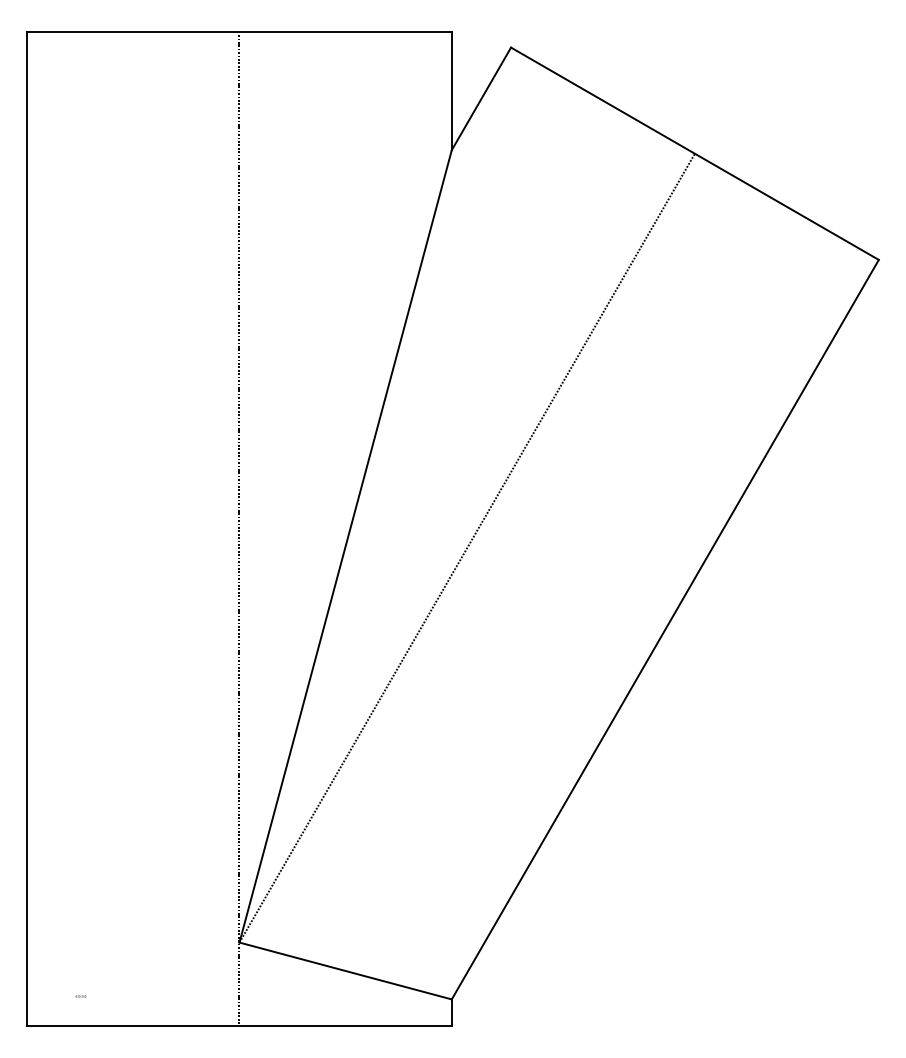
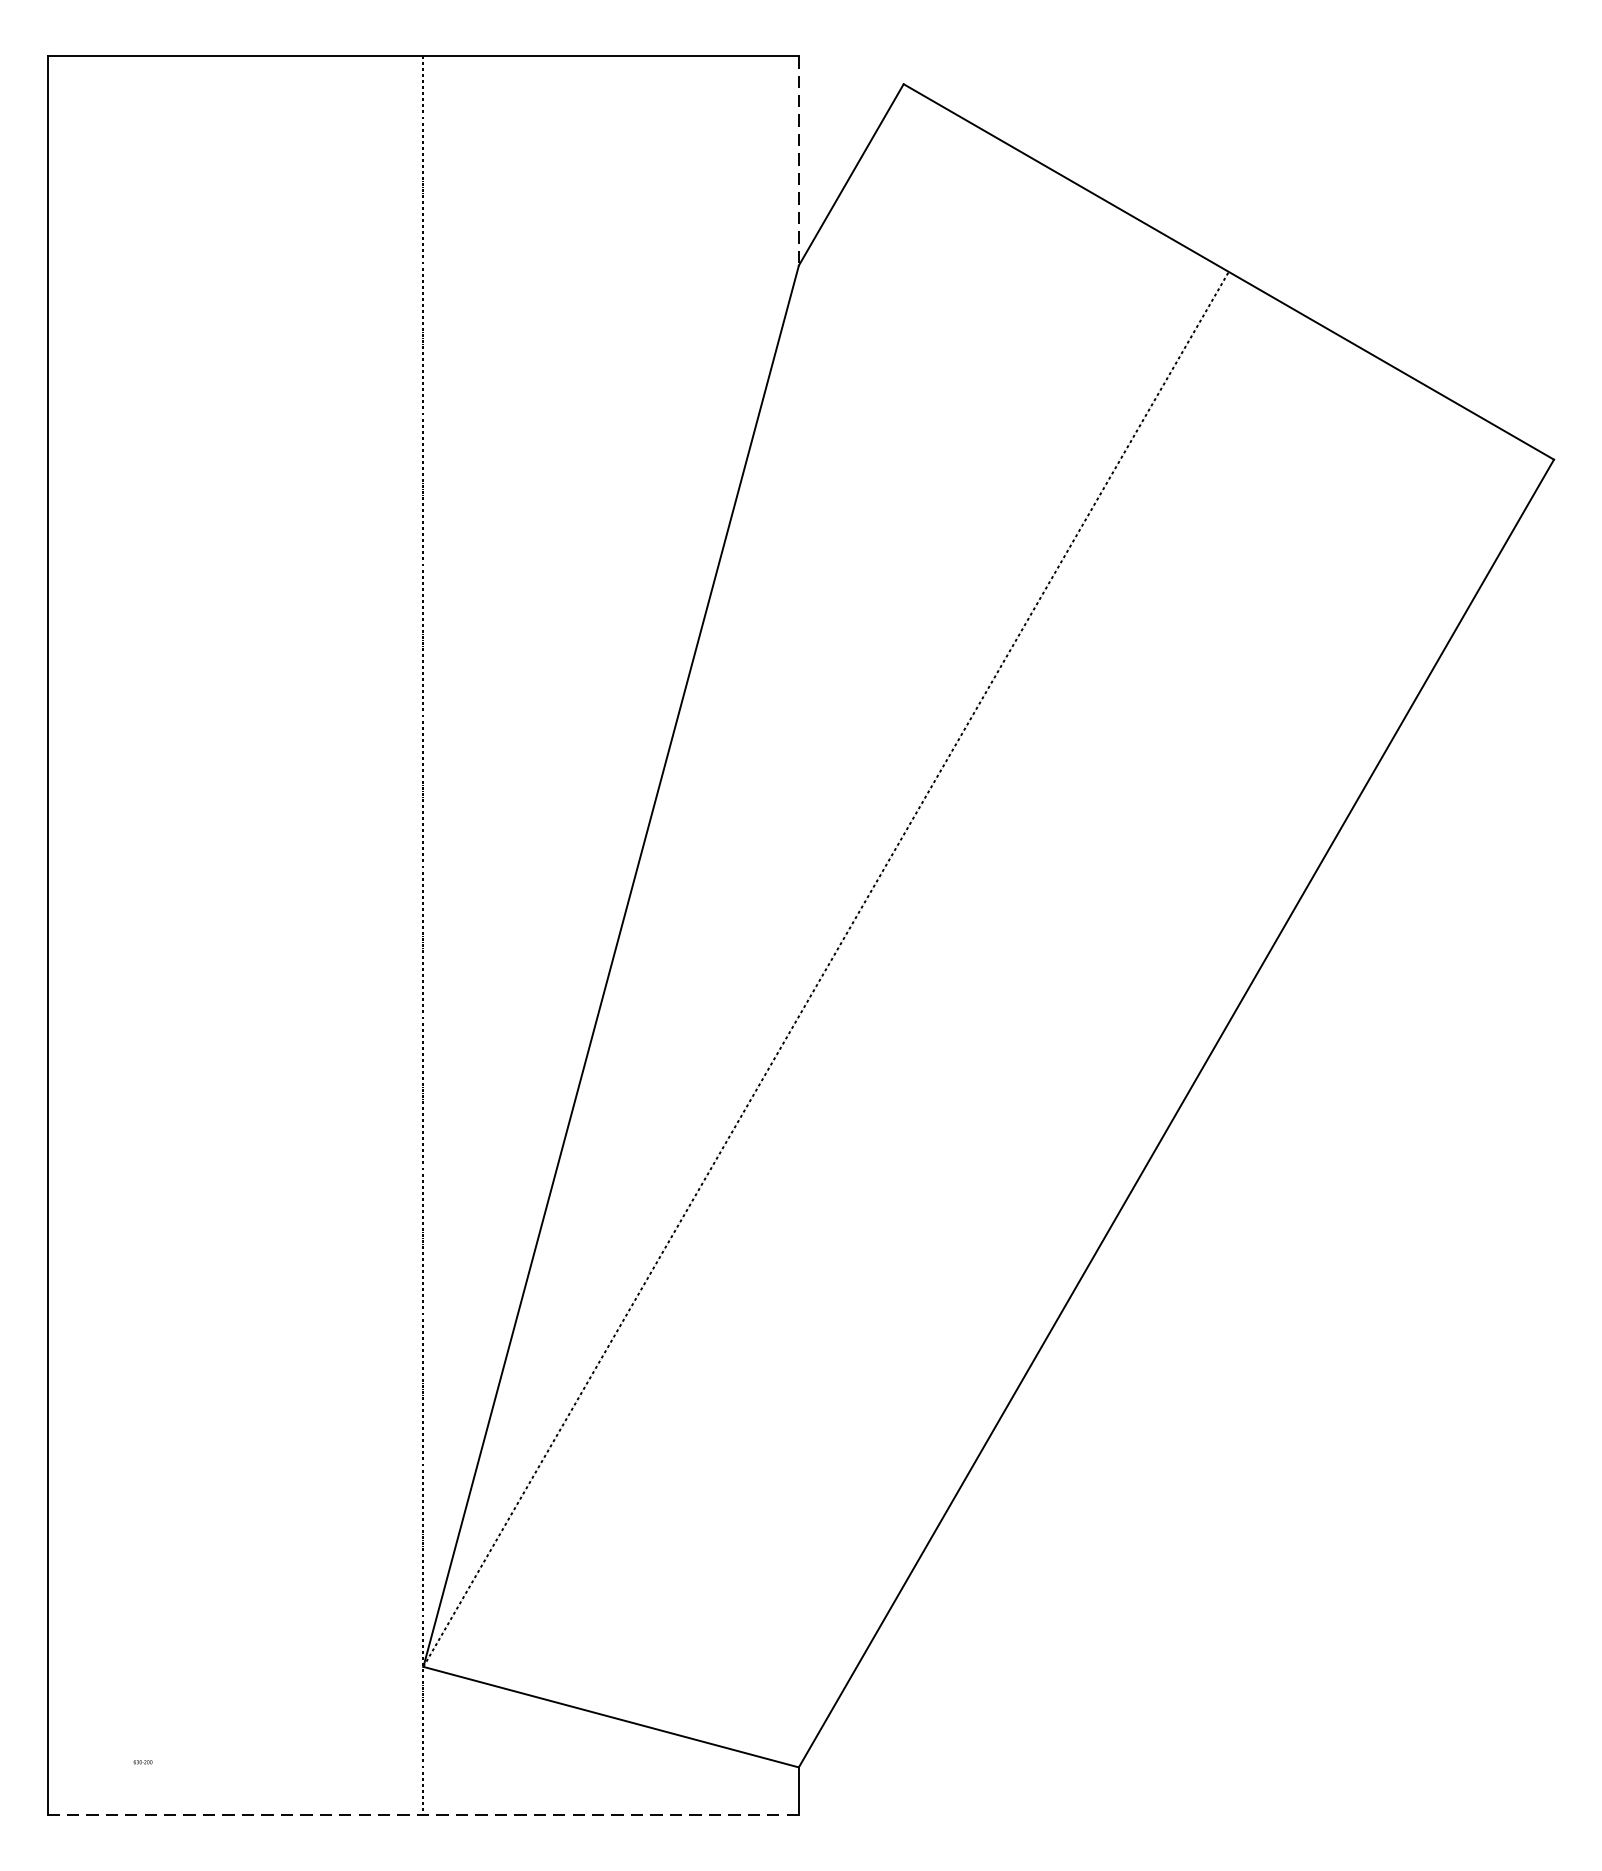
line: (451, 91) -> (798, 161), solid -> dashed
line: (238, 1026) -> (421, 1815), solid -> dashed

